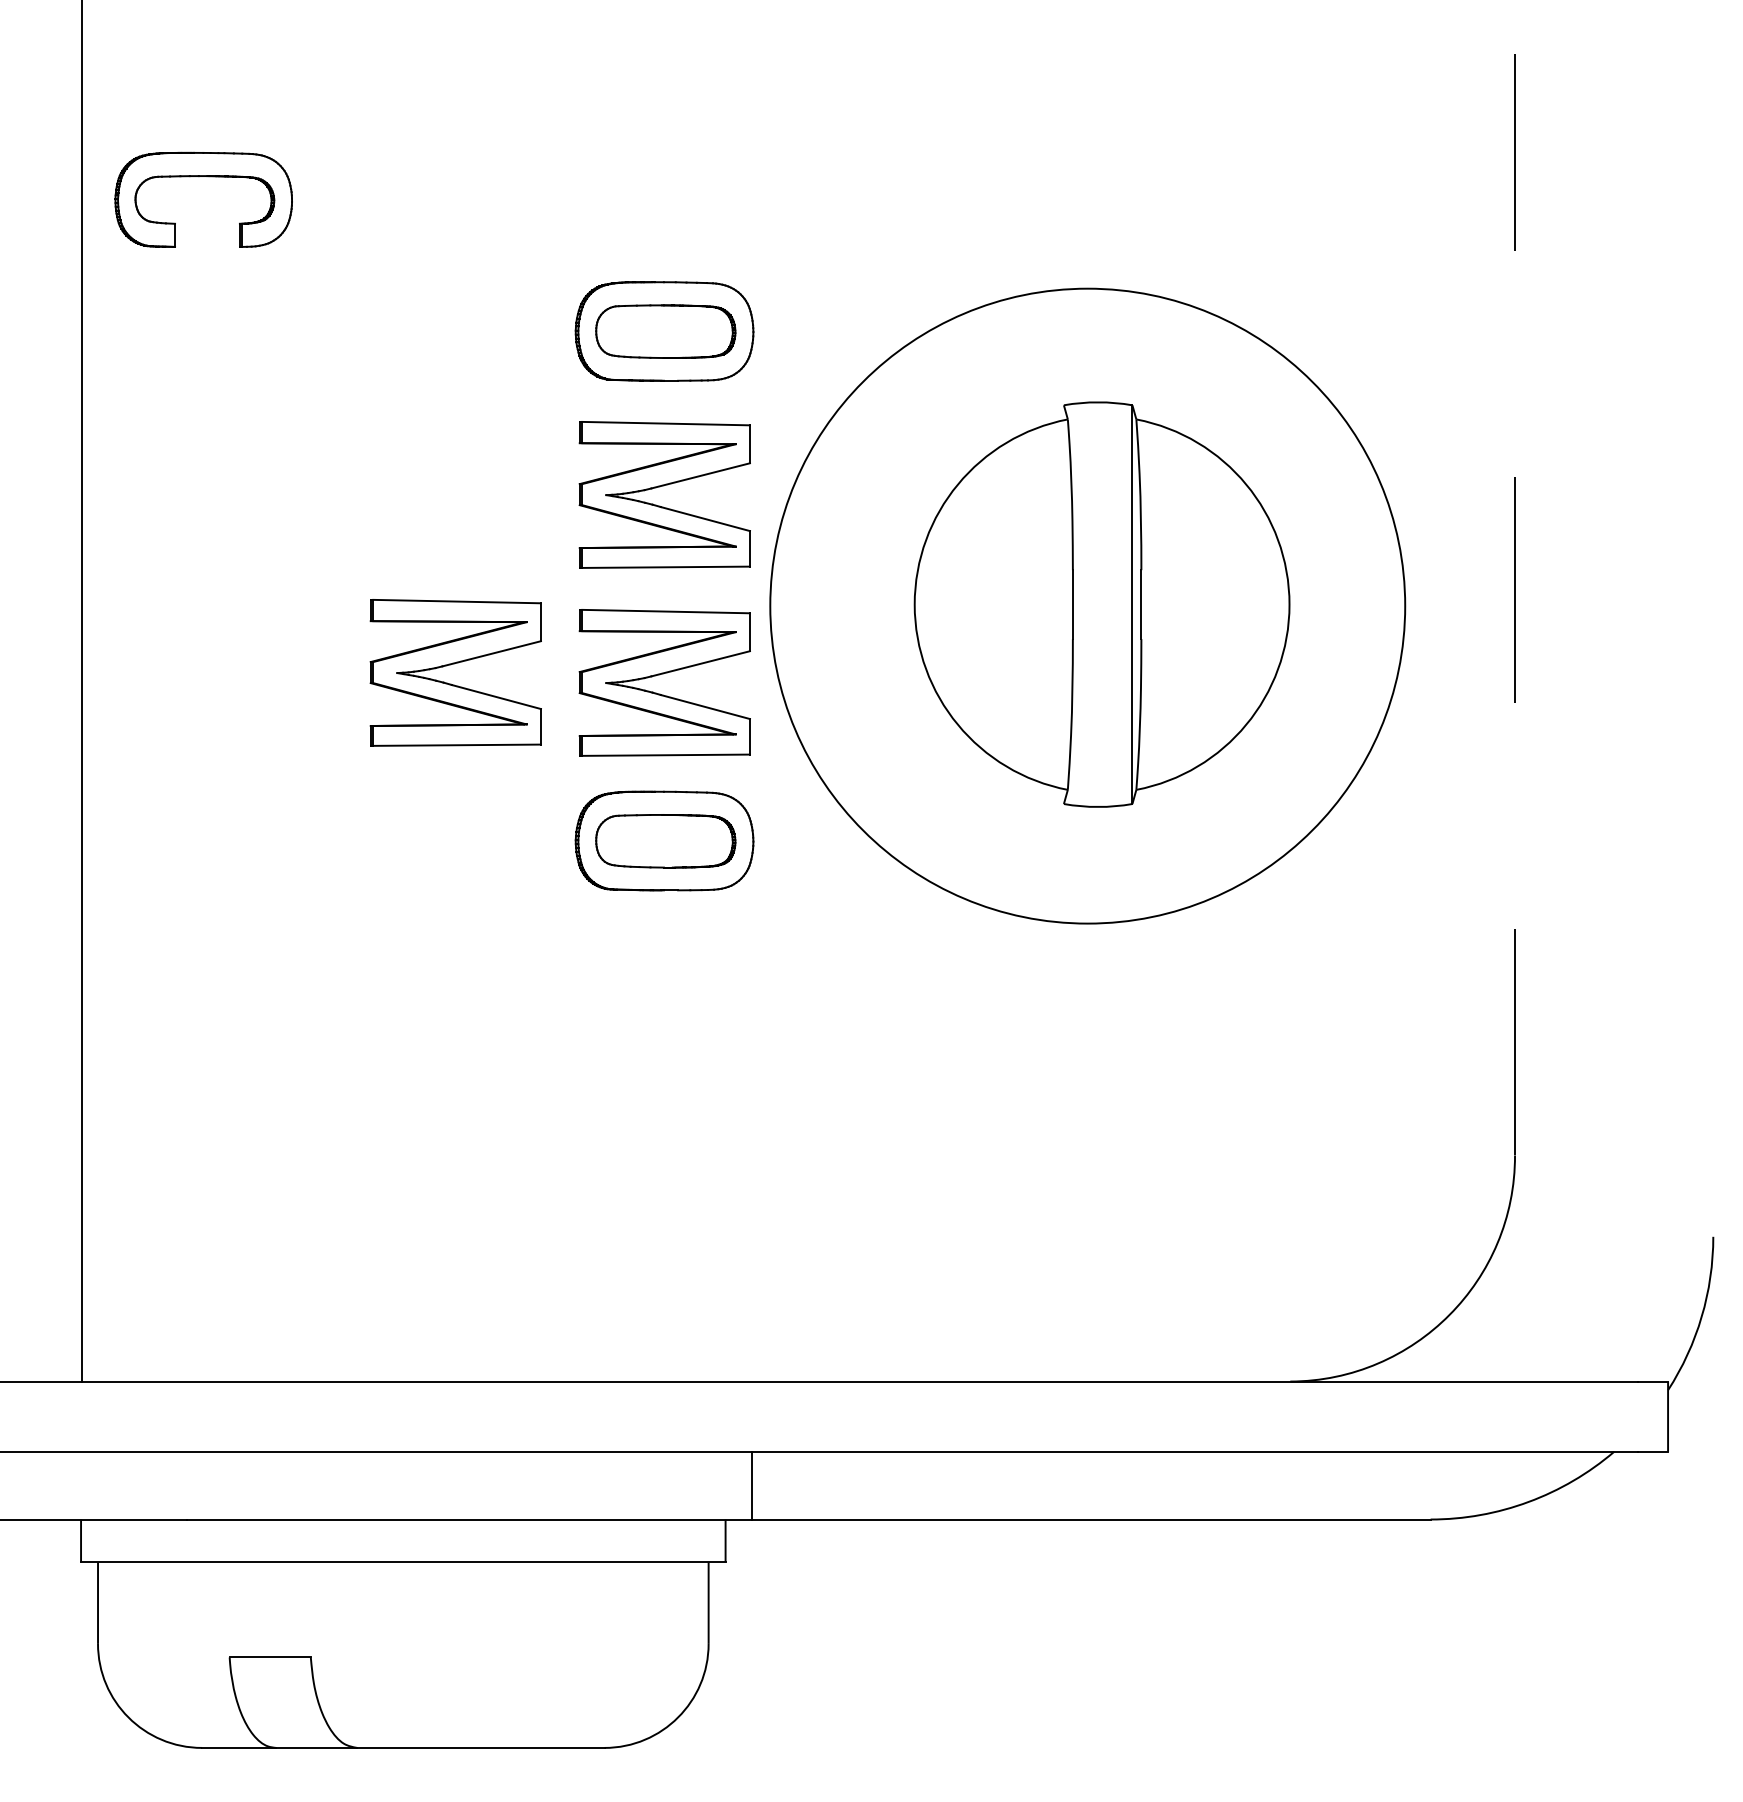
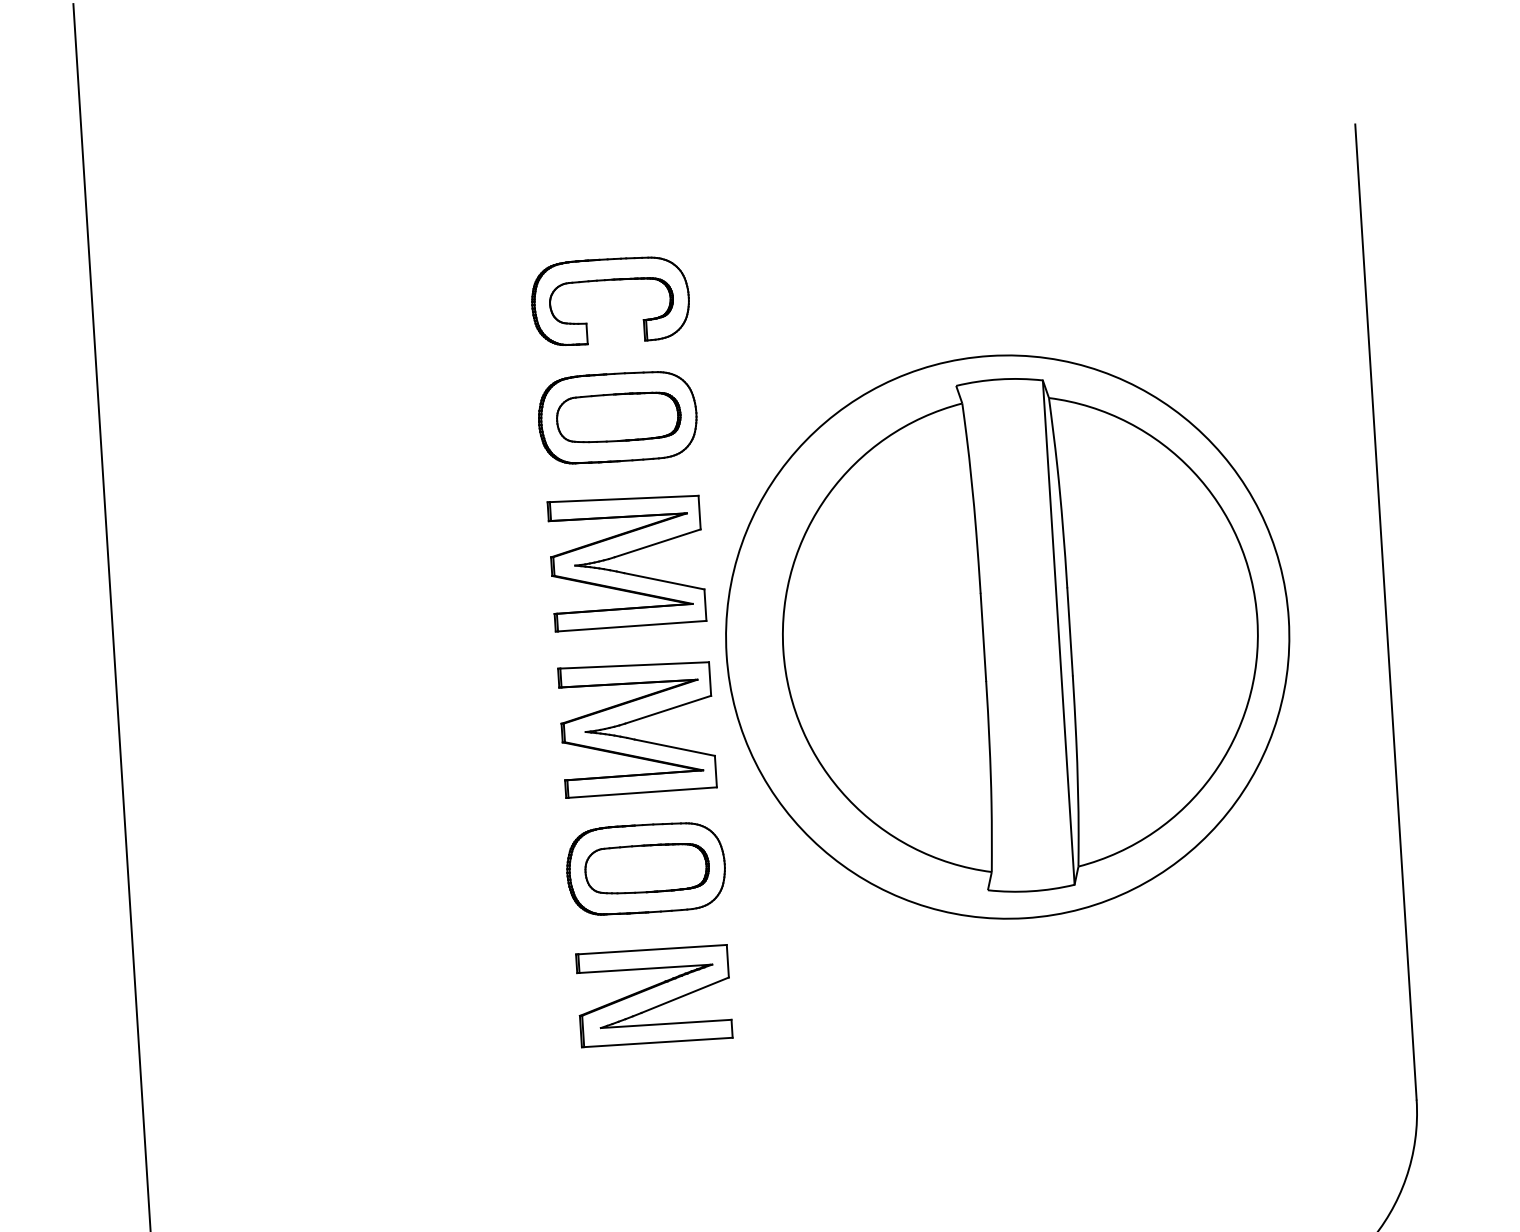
part: (199, 177) -> (605, 281), moved
part: (1101, 604) -> (1019, 634), size x1.43
line: (1515, 604) -> (1386, 611), dashed -> solid
part: (454, 664) -> (450, 724), removed
part: (664, 984) -> (654, 995), added

